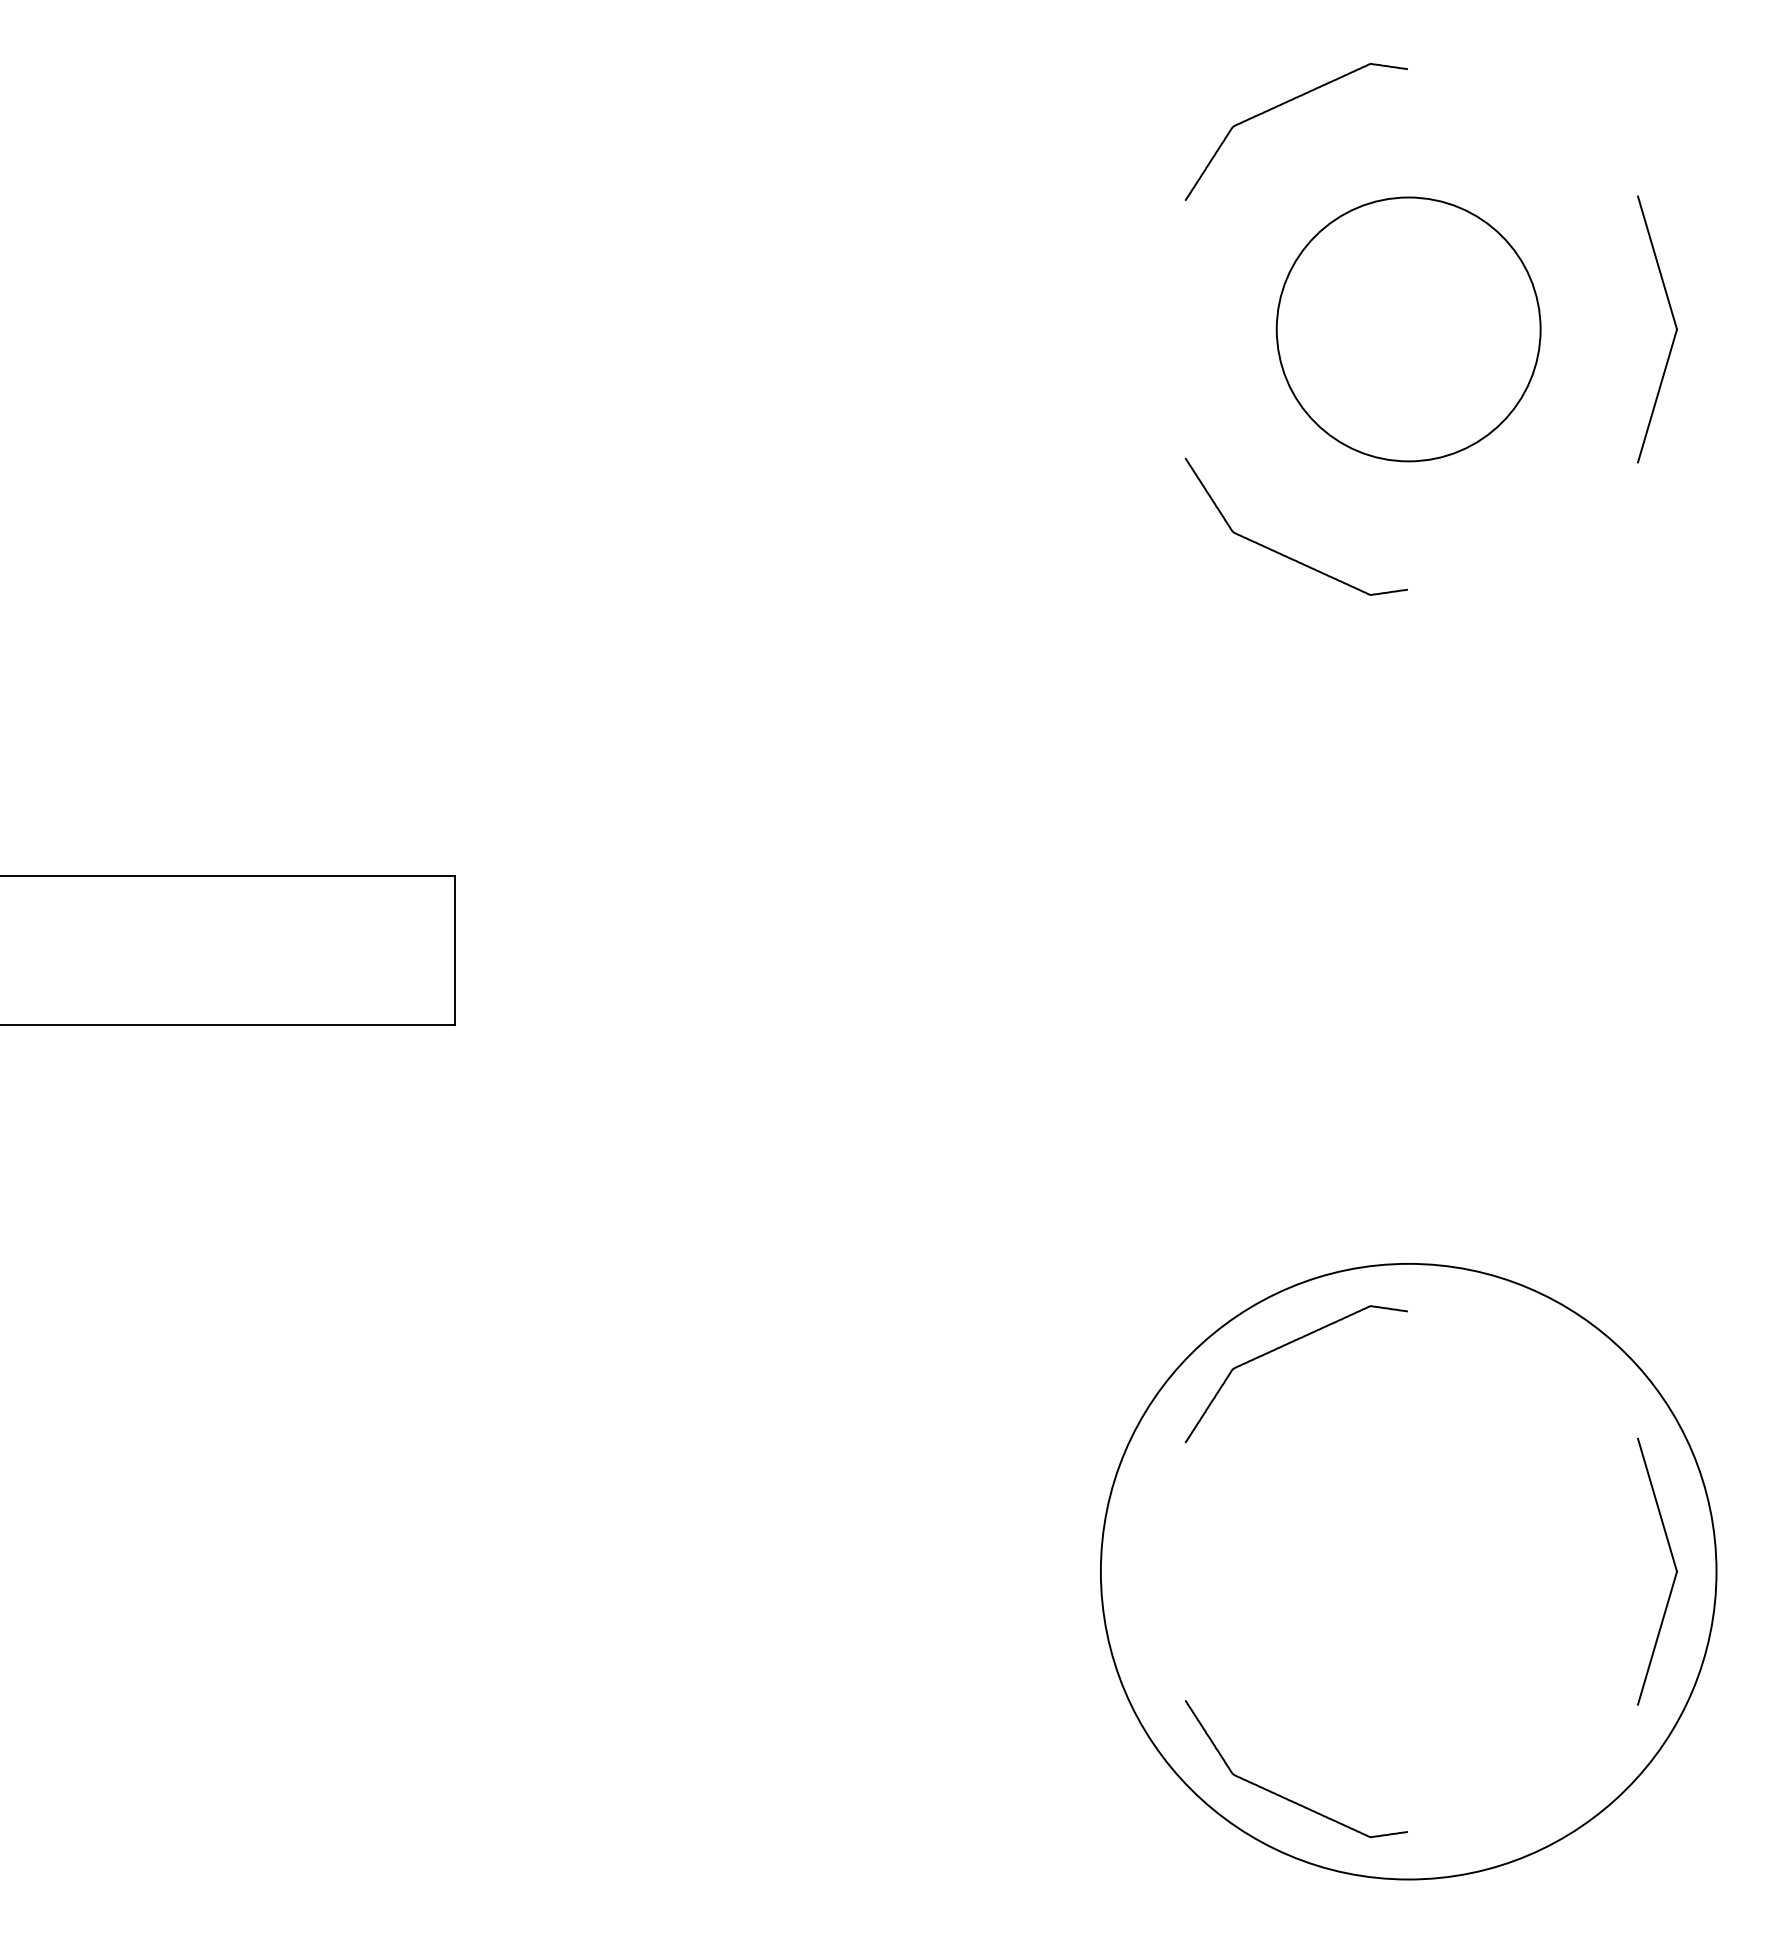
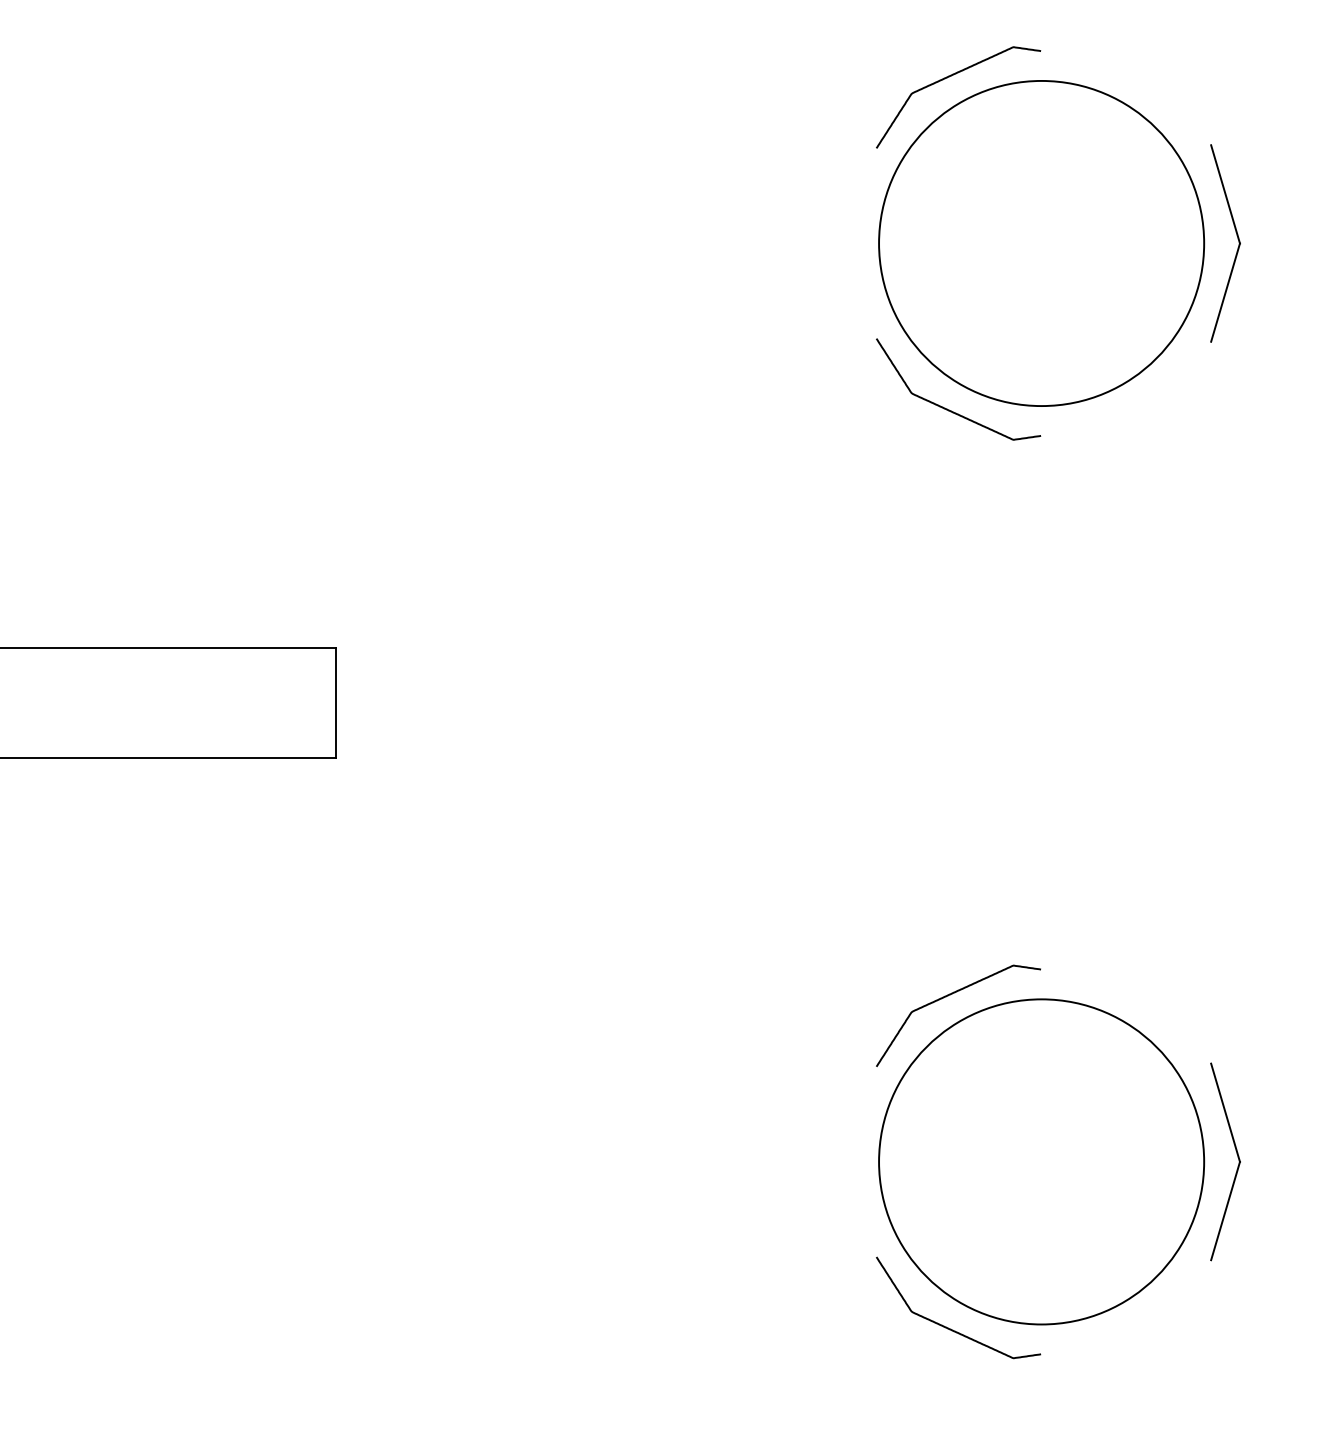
circle: (1408, 329) -> (1041, 243), size x1.67
circle: (1408, 1571) -> (1041, 1161), size x0.71

